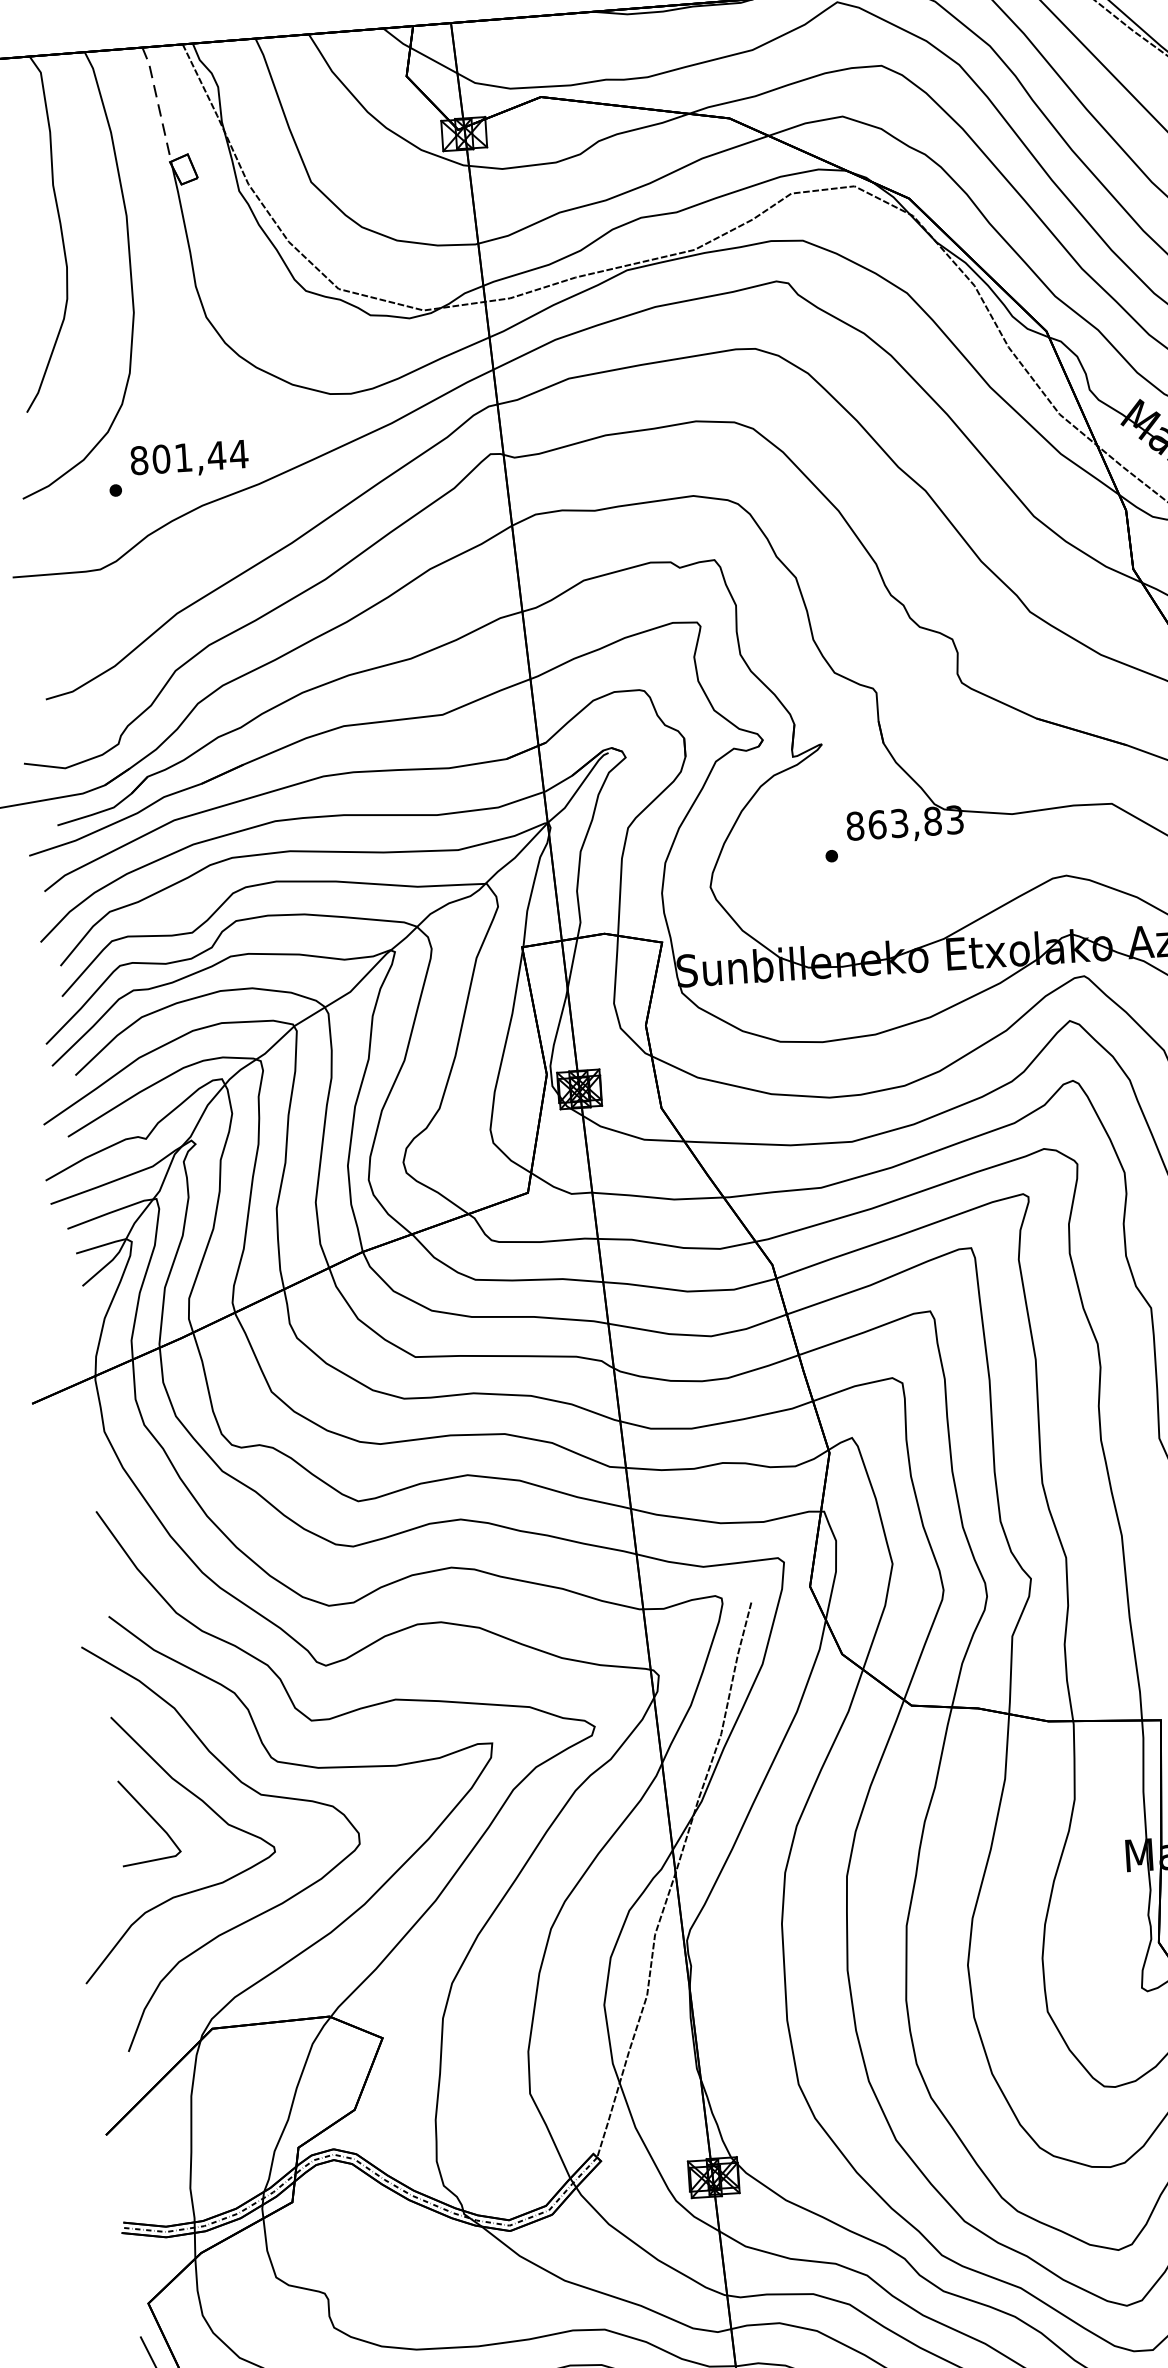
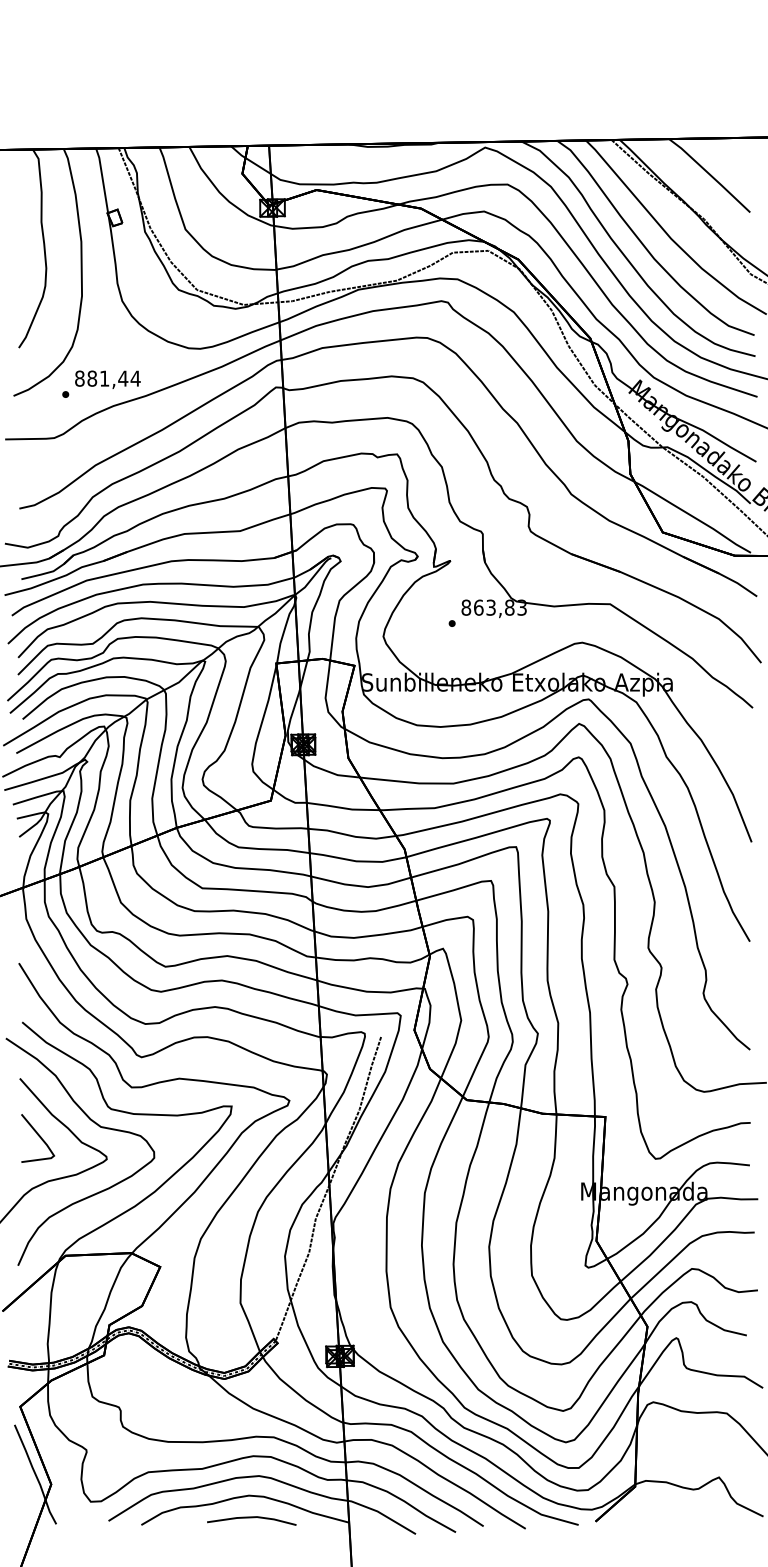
line: (157, 104) -> (102, 180), dashed -> solid
text: (161, 458) -> (92, 378), 801,44 -> 881,44

